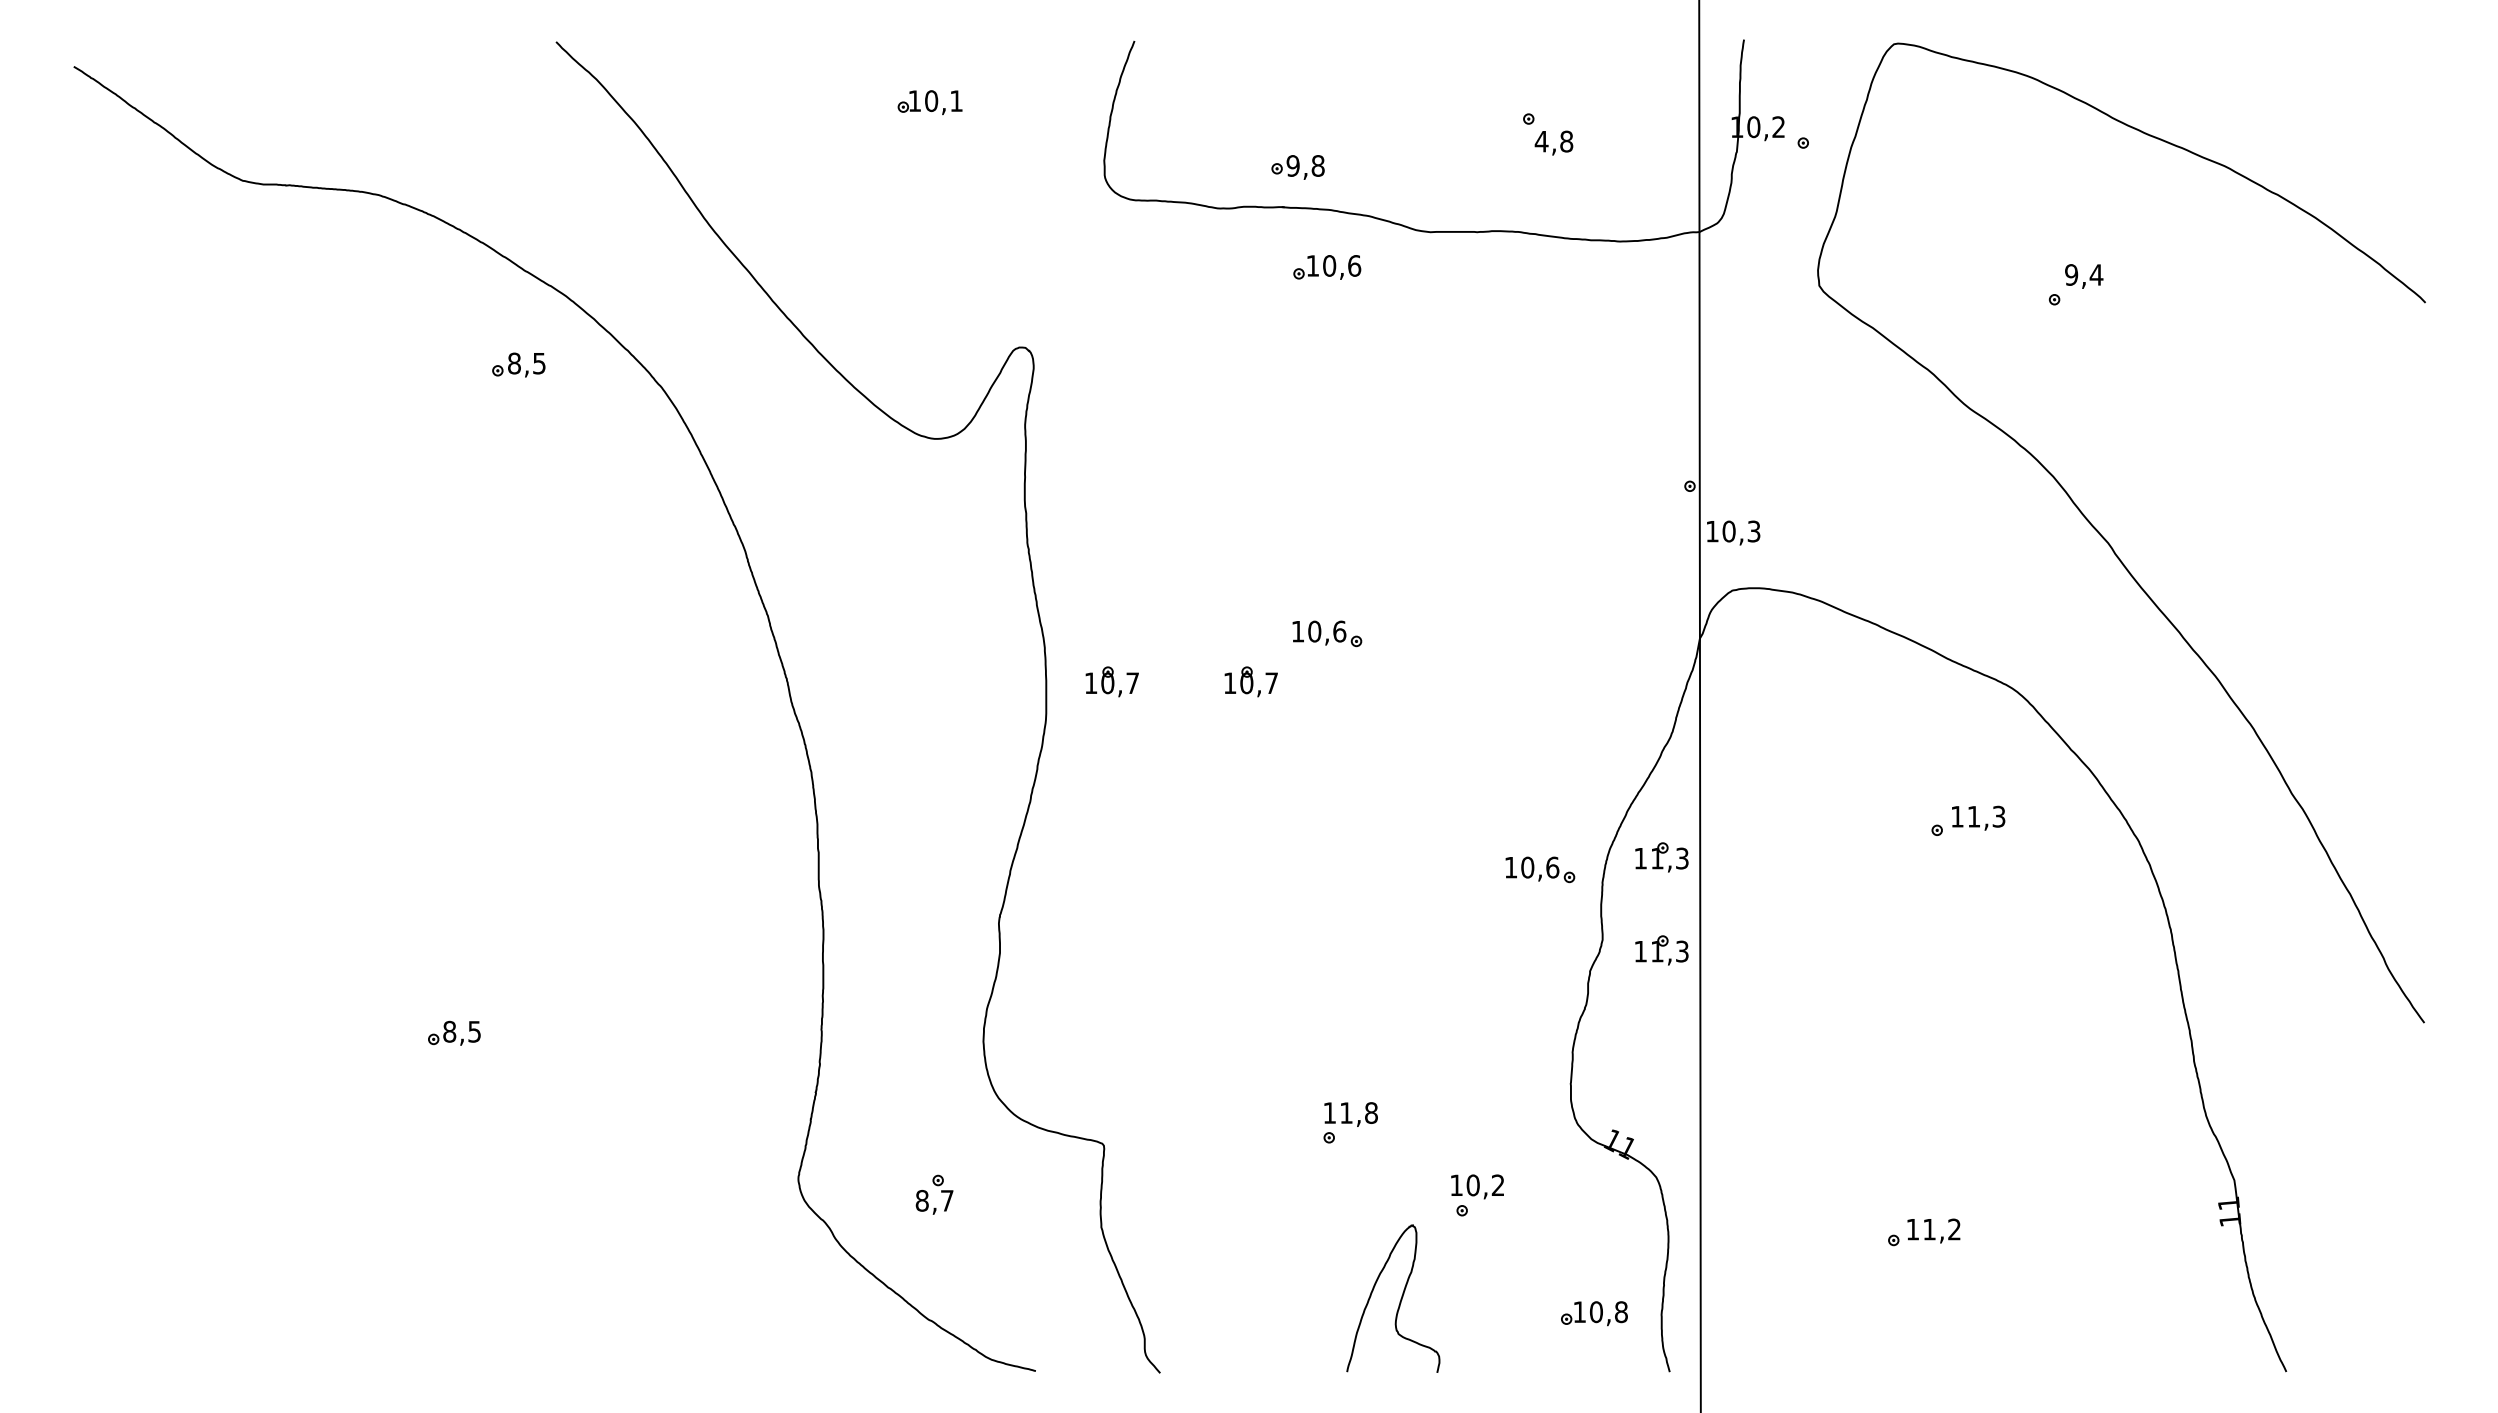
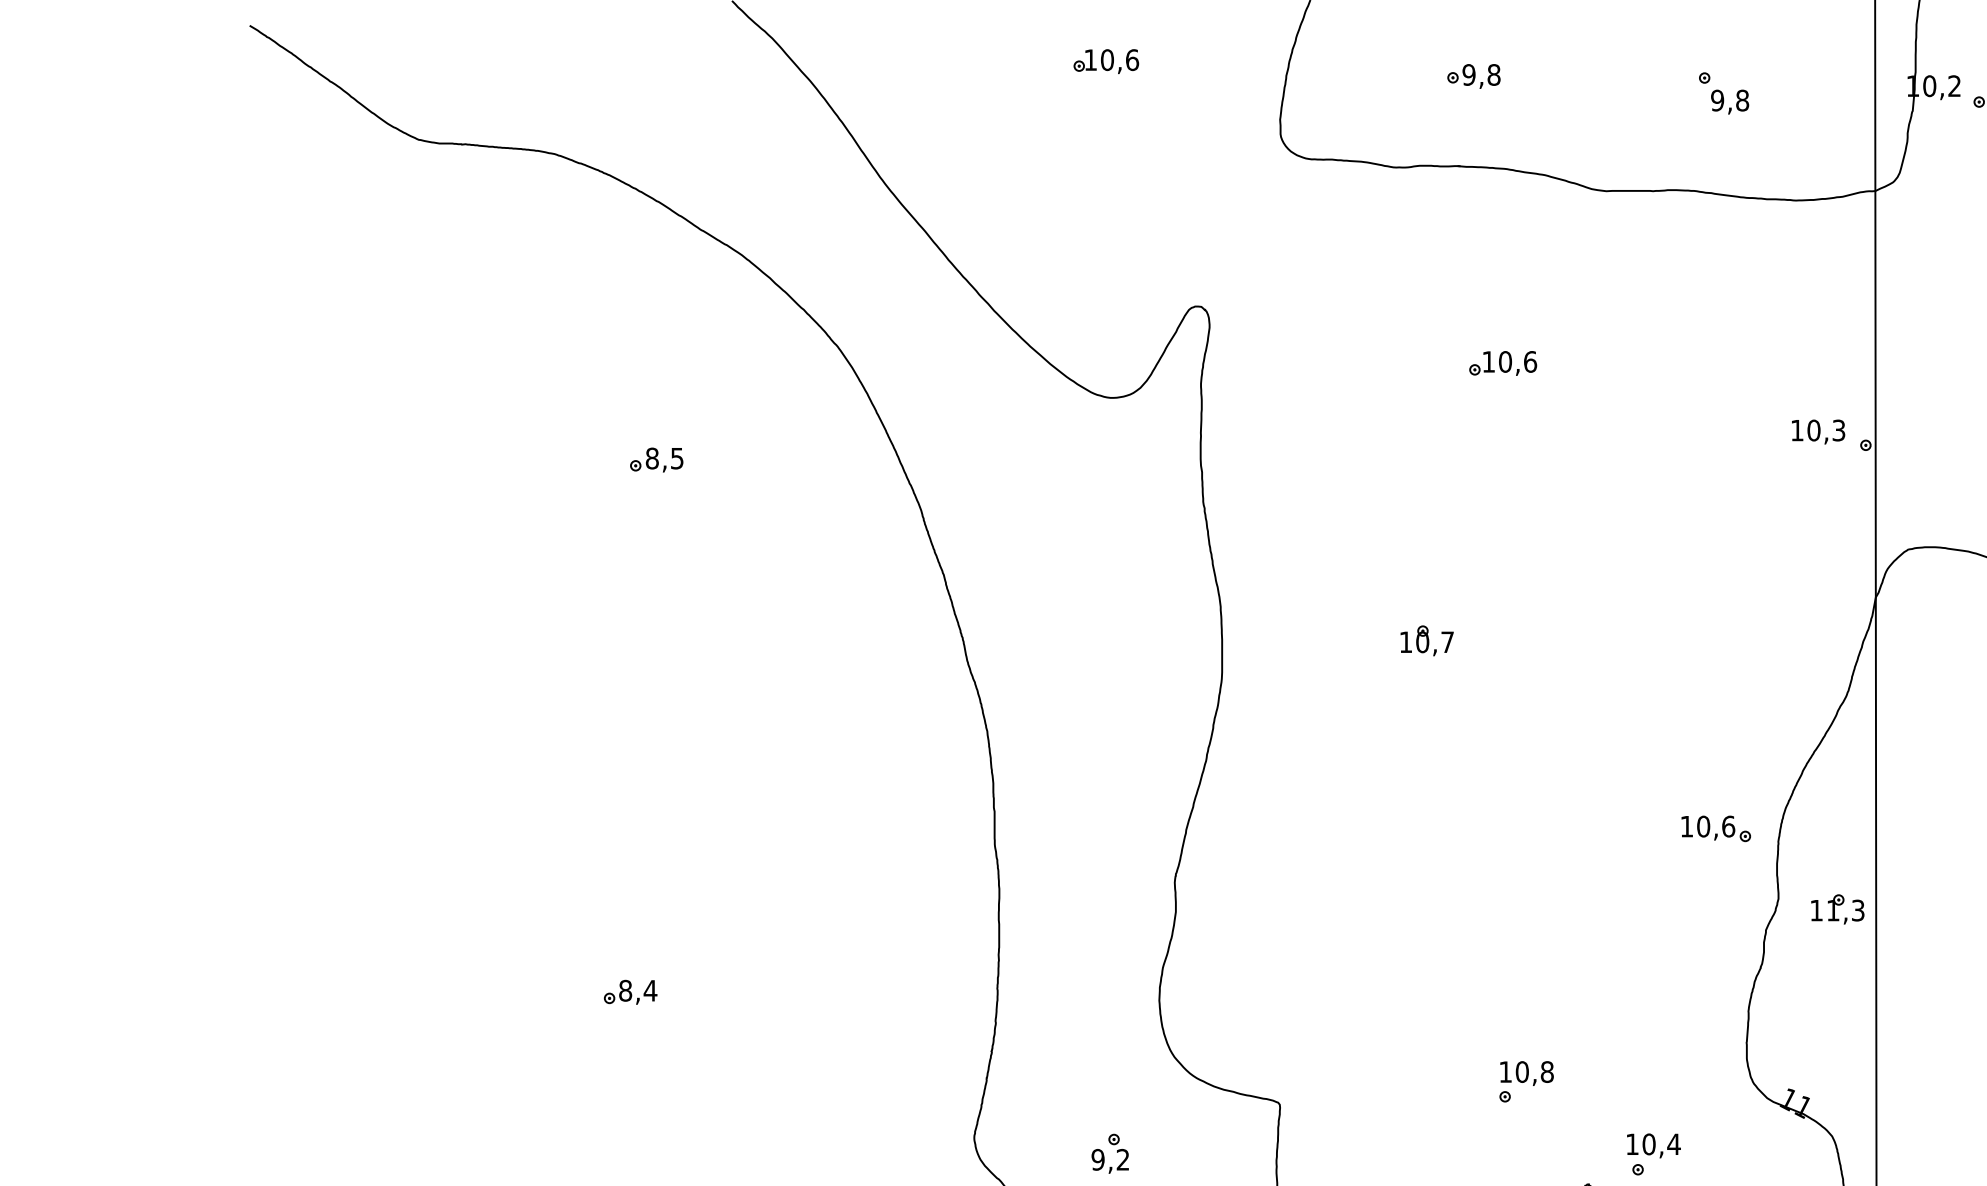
text: (956, 101) -> (1132, 60), 10,1 -> 10,6
text: (1541, 141) -> (1717, 100), 4,8 -> 9,8
part: (1297, 167) -> (1473, 76), moved
part: (1327, 267) -> (1503, 363), moved
part: (518, 364) -> (656, 459), moved
text: (1733, 532) -> (1818, 431), moved
part: (1327, 633) -> (1503, 592), removed
part: (1111, 681) -> (1287, 640), removed
part: (1661, 857) -> (1837, 816), removed
text: (474, 1031) -> (650, 990), 8,5 -> 8,4
text: (1346, 1112) -> (1522, 1071), 11,8 -> 10,8
text: (1498, 1184) -> (1674, 1143), 10,2 -> 10,4
text: (934, 1200) -> (1110, 1159), 8,7 -> 9,2

